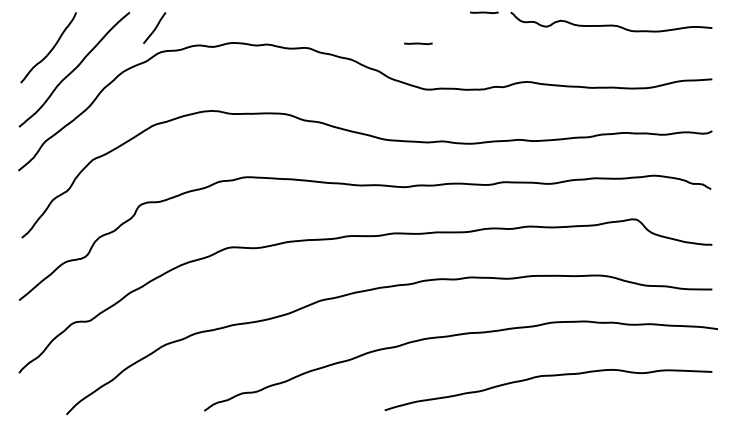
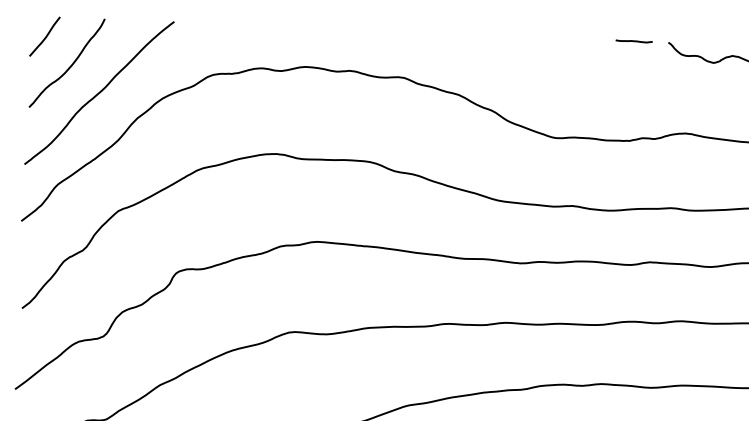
curve: (155, 27) -> (45, 35), moved
line: (418, 43) -> (547, 77), removed

